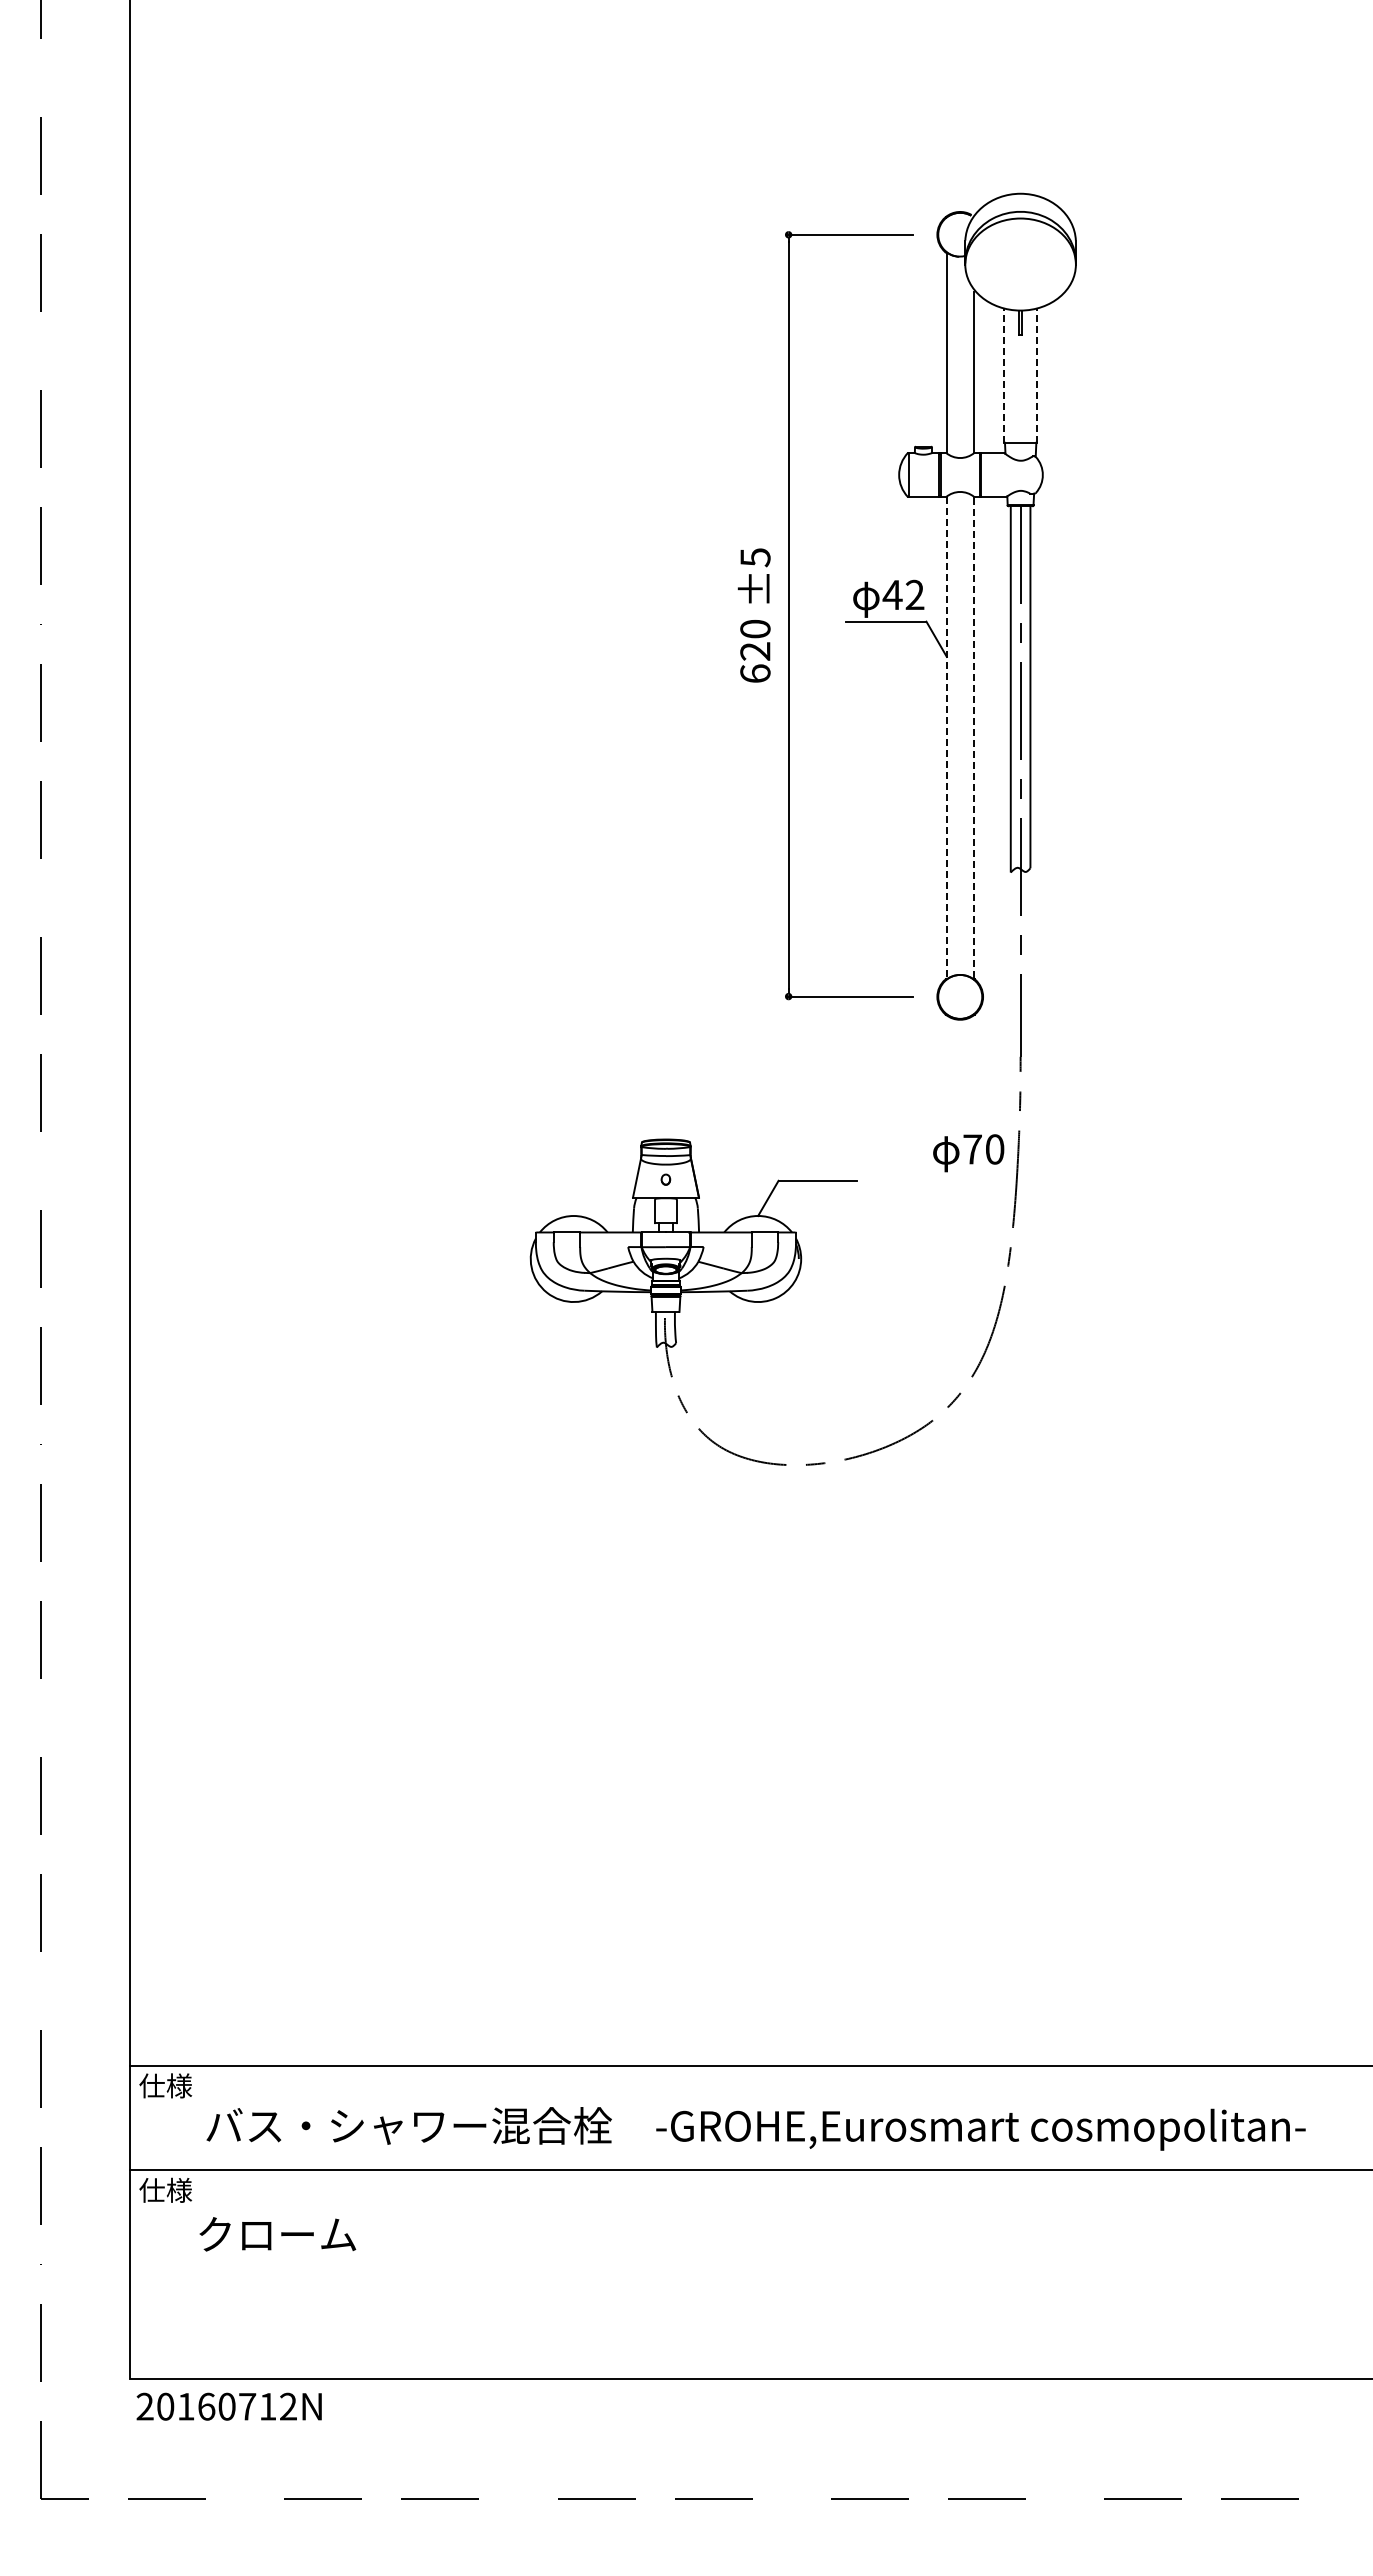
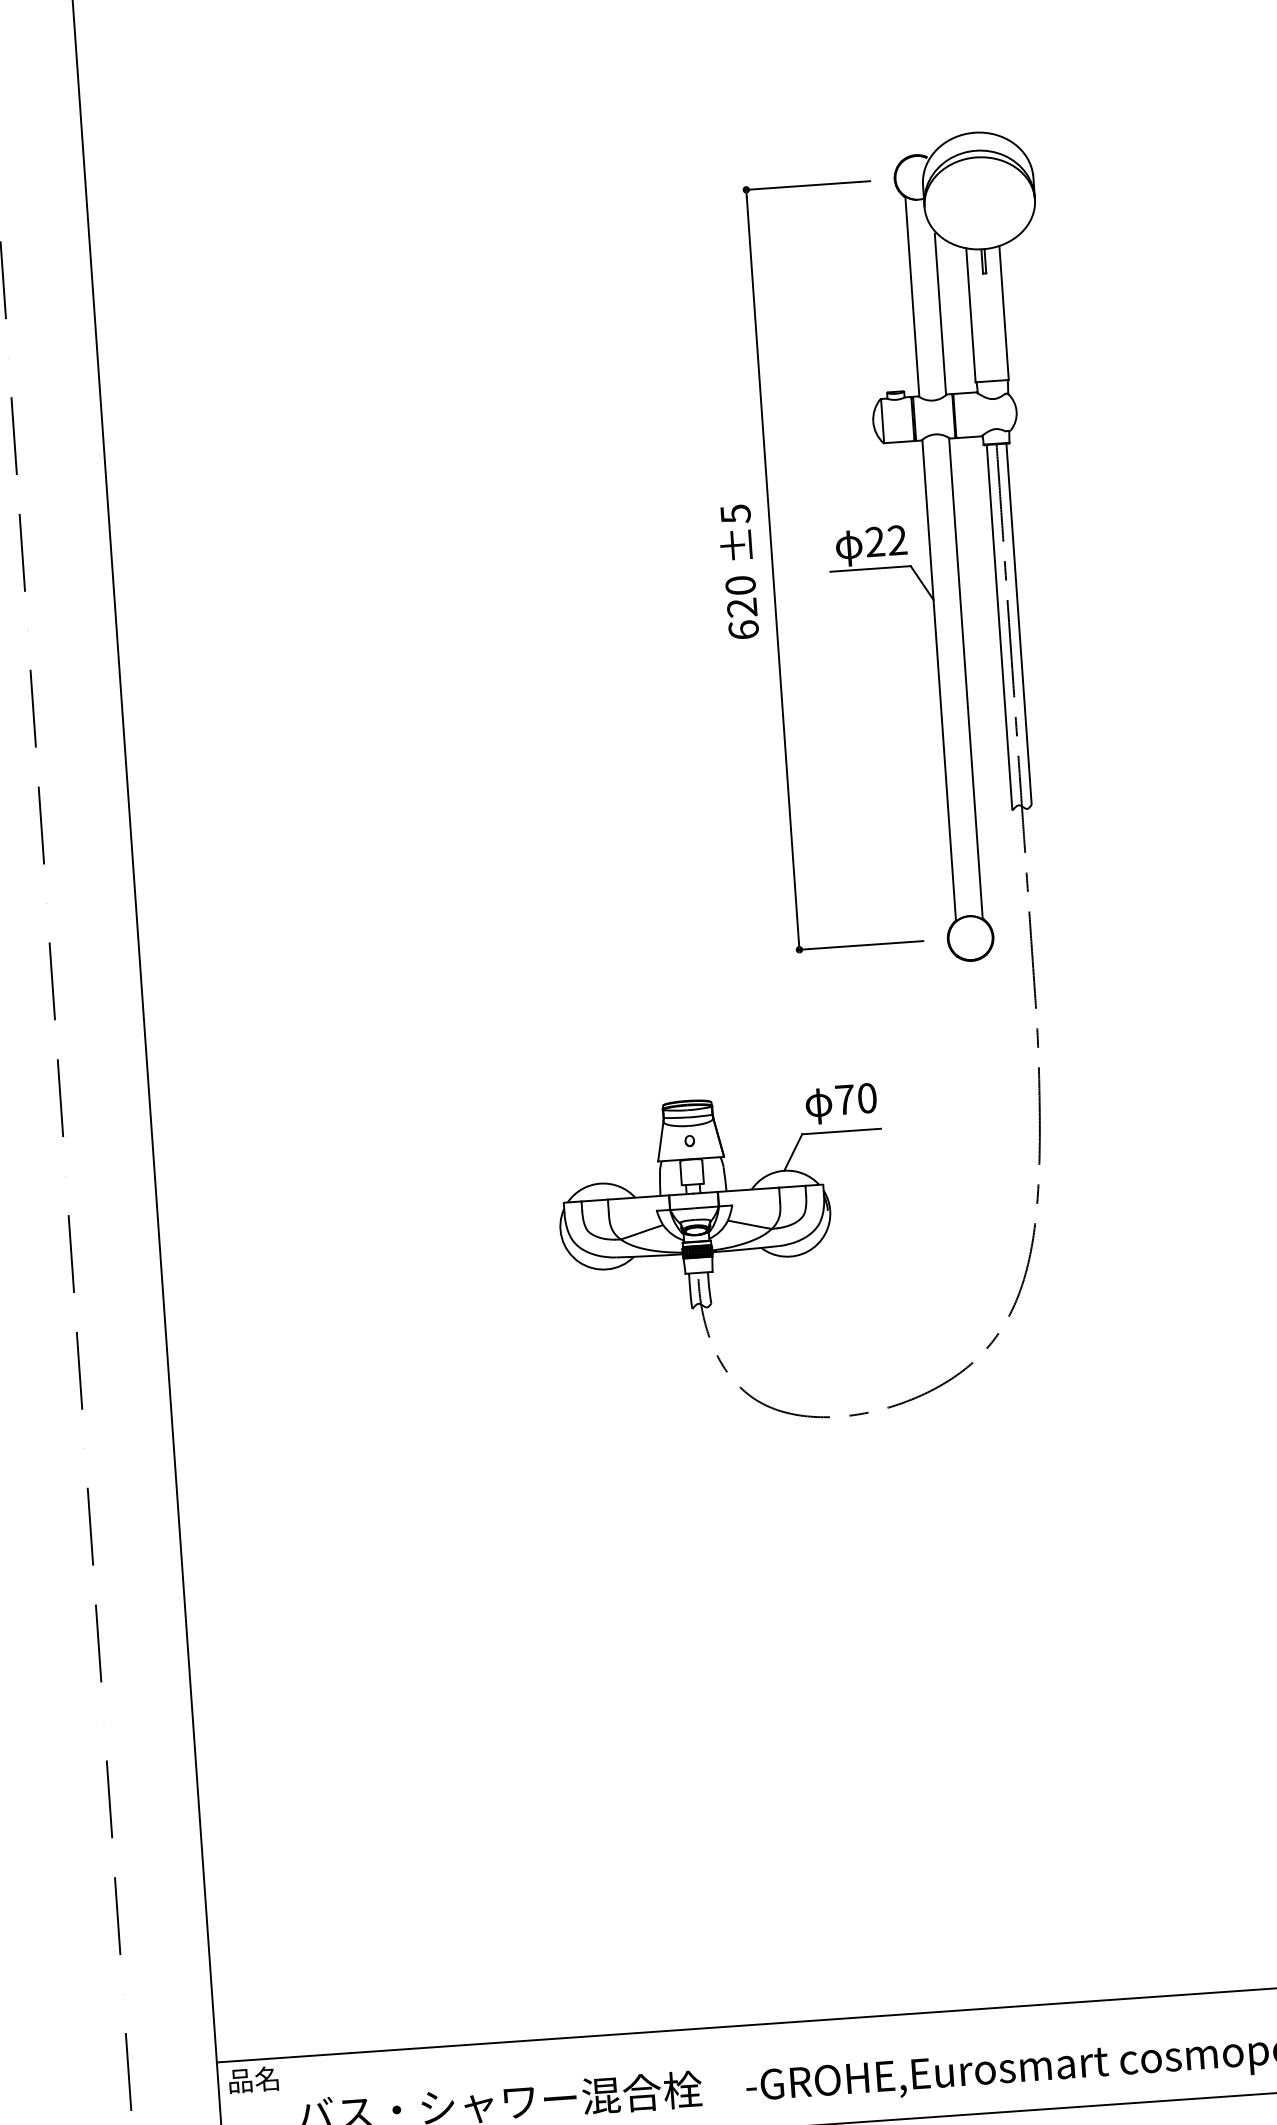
line: (1004, 375) -> (971, 315), dashed -> solid
line: (1037, 375) -> (1004, 312), dashed -> solid
text: (892, 594) -> (874, 541), 42 -> 22
line: (946, 737) -> (938, 680), dashed -> solid
line: (973, 737) -> (965, 678), dashed -> solid
text: (968, 1153) -> (841, 1104), moved
hatch: (665, 1290) -> (697, 1251), added
text: (165, 2085) -> (253, 2079), 仕様 -> 品名

